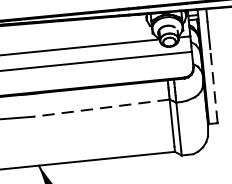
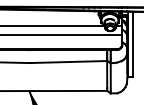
line: (213, 85) -> (132, 55), dashed -> solid
line: (102, 108) -> (68, 62), dashed -> solid

